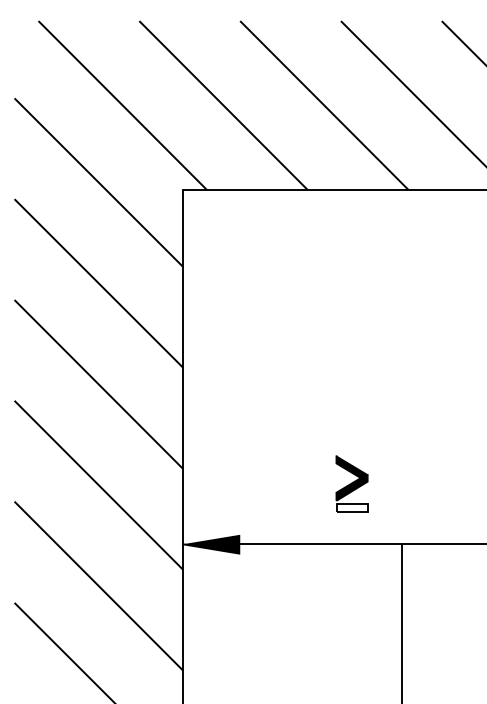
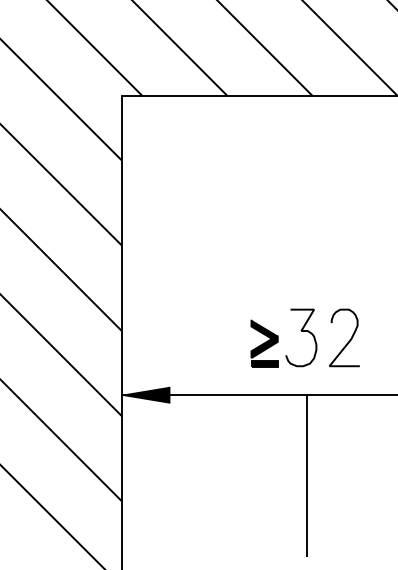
curve: (395, 469) -> (301, 331), added
curve: (451, 480) -> (348, 340), added
fill: (351, 507) -> (264, 363), added

